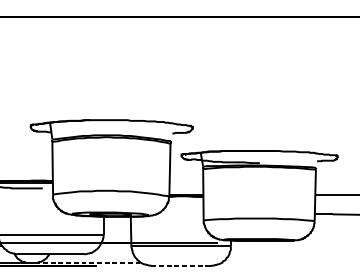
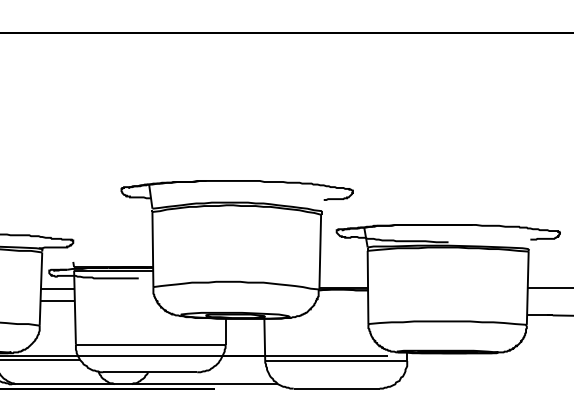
line: (88, 262) -> (204, 384), dashed -> solid
line: (179, 265) -> (334, 388), dashed -> solid

